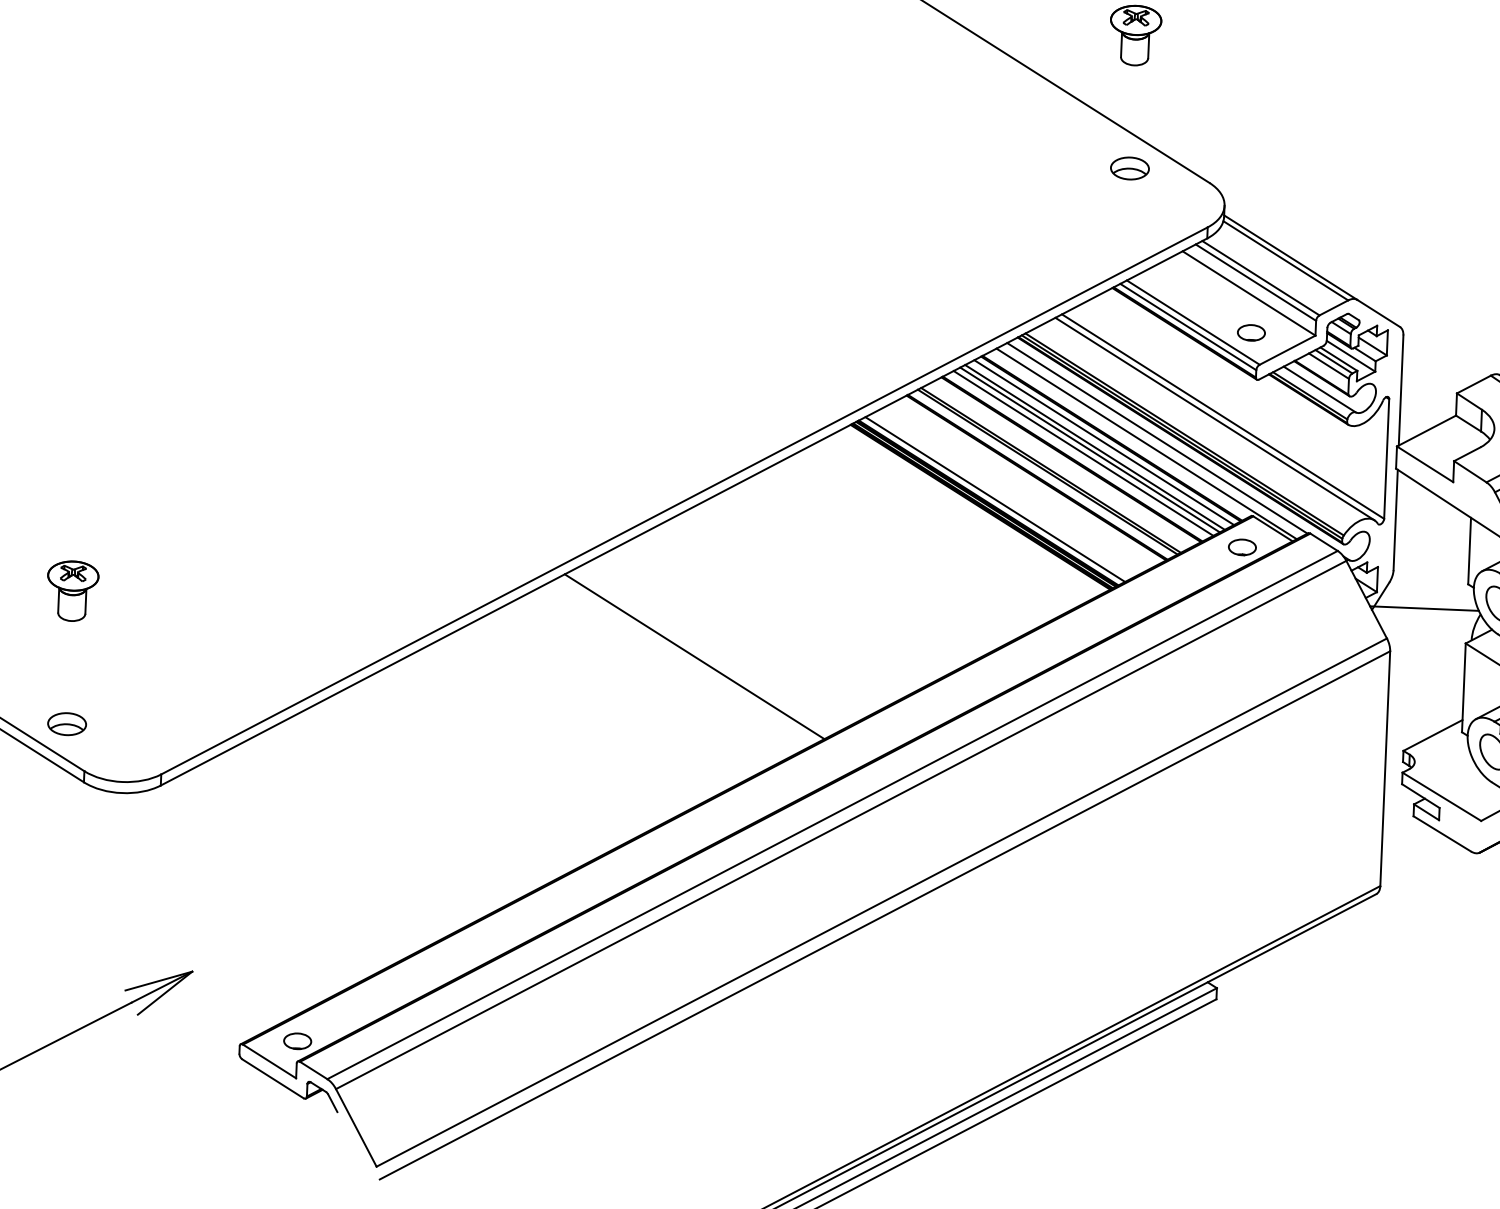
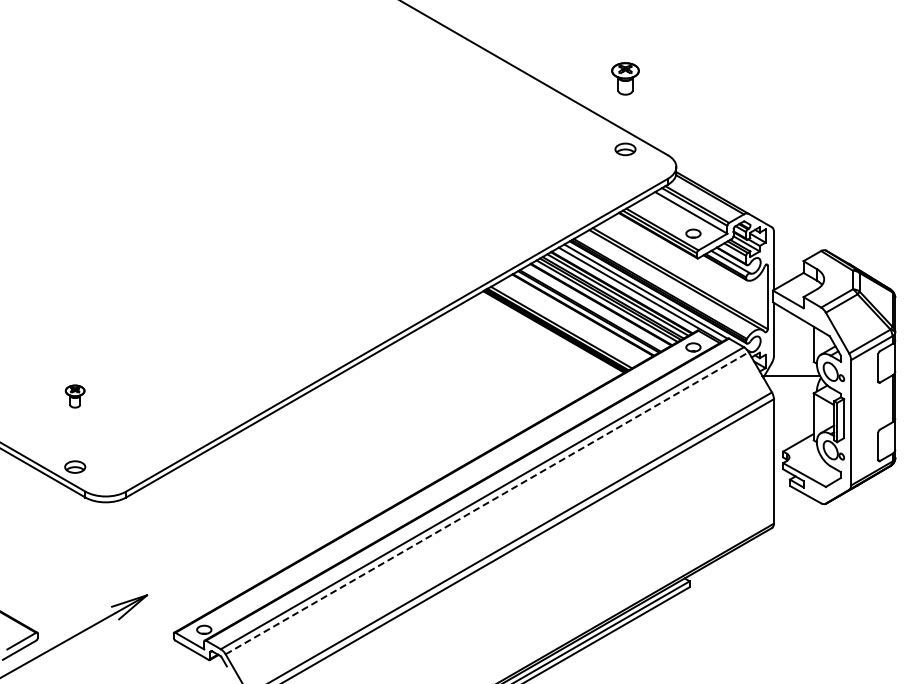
part: (71, 590) -> (74, 396), size x0.7
line: (693, 656) -> (405, 417), removed
line: (841, 825) -> (487, 503), solid -> dashed

